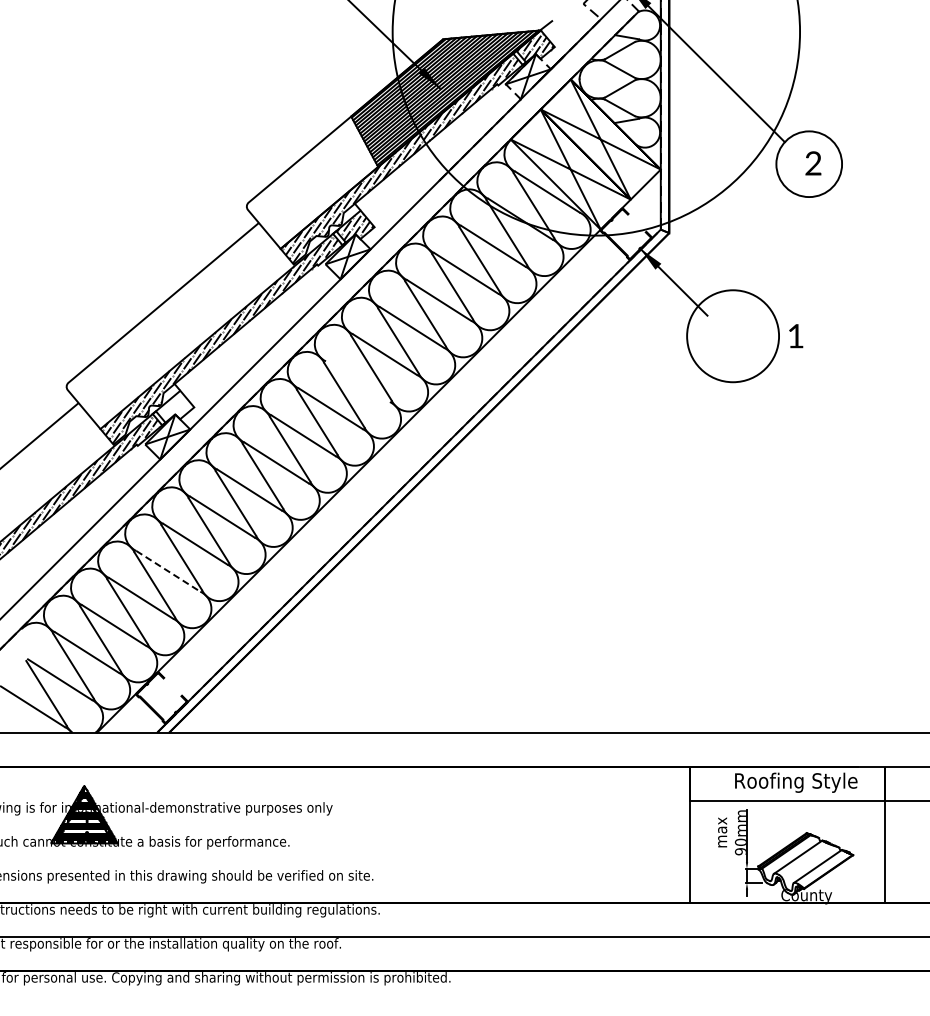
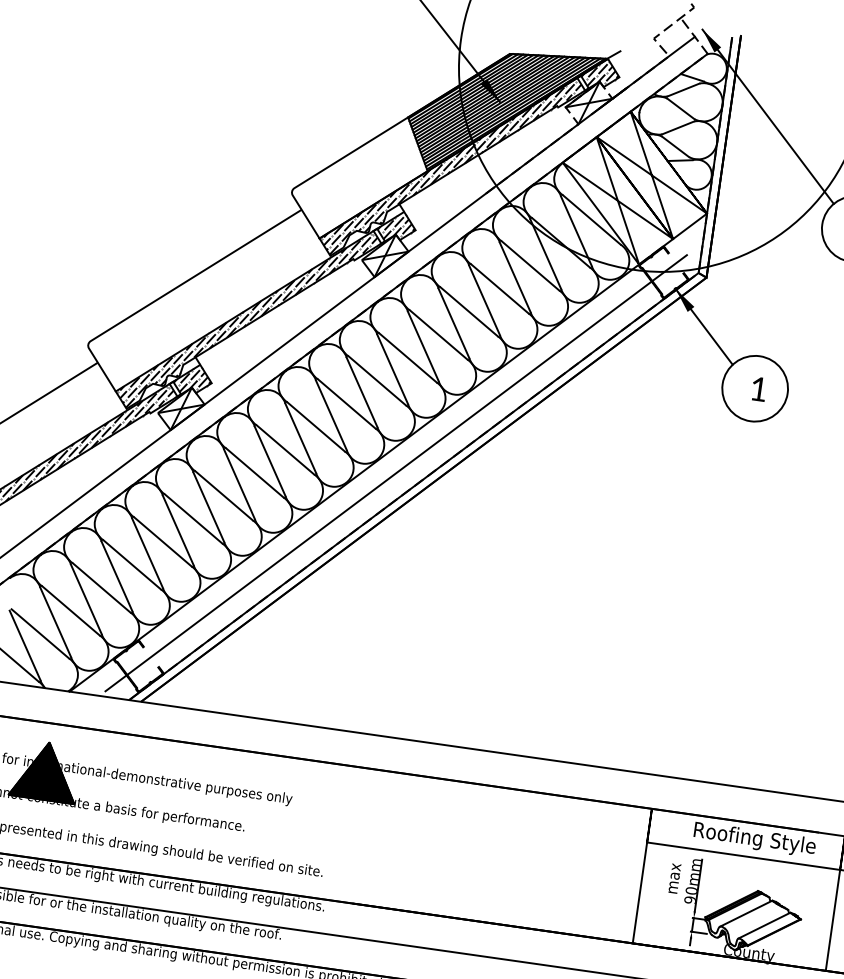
circle: (732, 336) -> (754, 388), size x0.71
text: (796, 336) -> (759, 389), moved
line: (357, 381) -> (376, 380), added
hatch: (174, 406) -> (192, 379), added
line: (389, 470) -> (396, 473), added
line: (168, 571) -> (163, 542), dashed -> solid

